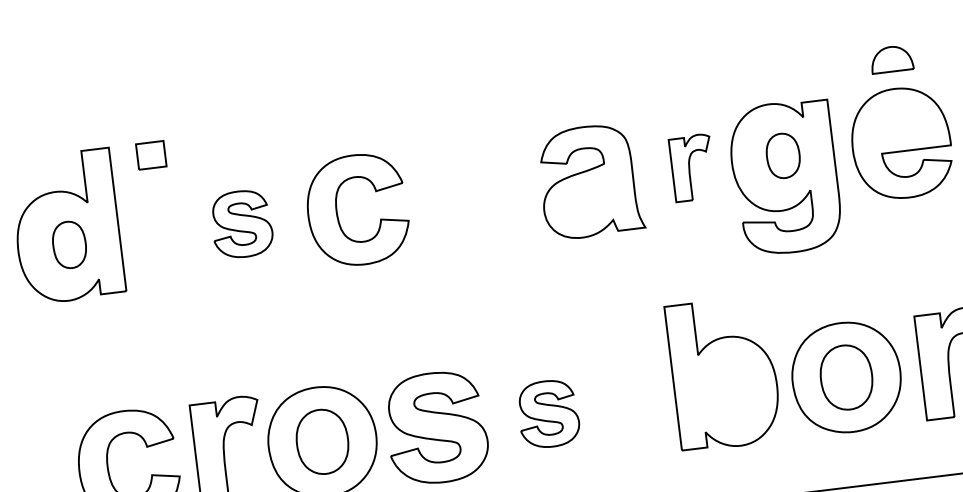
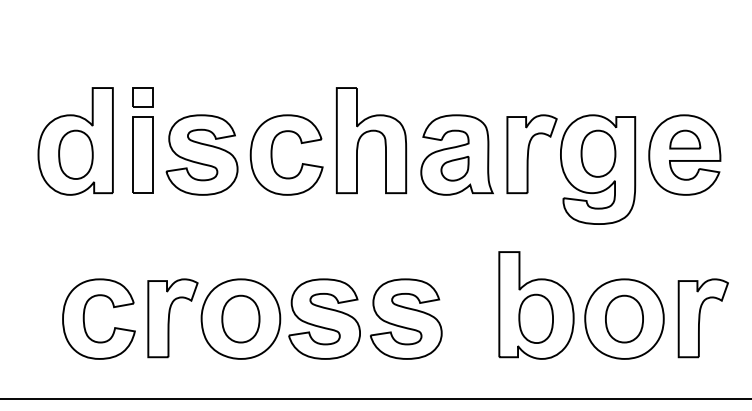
part: (892, 59) -> (685, 139), moved
part: (783, 155) -> (598, 153), size x1.43
part: (466, 165) -> (369, 132), added
part: (691, 168) -> (531, 154), size x1.67
part: (589, 200) -> (454, 168), added
part: (241, 223) -> (201, 154), size x1.67
part: (160, 233) -> (142, 154), added
part: (68, 244) -> (75, 154), size x1.43
part: (724, 391) -> (535, 318), added
part: (548, 413) -> (406, 318), size x1.67

